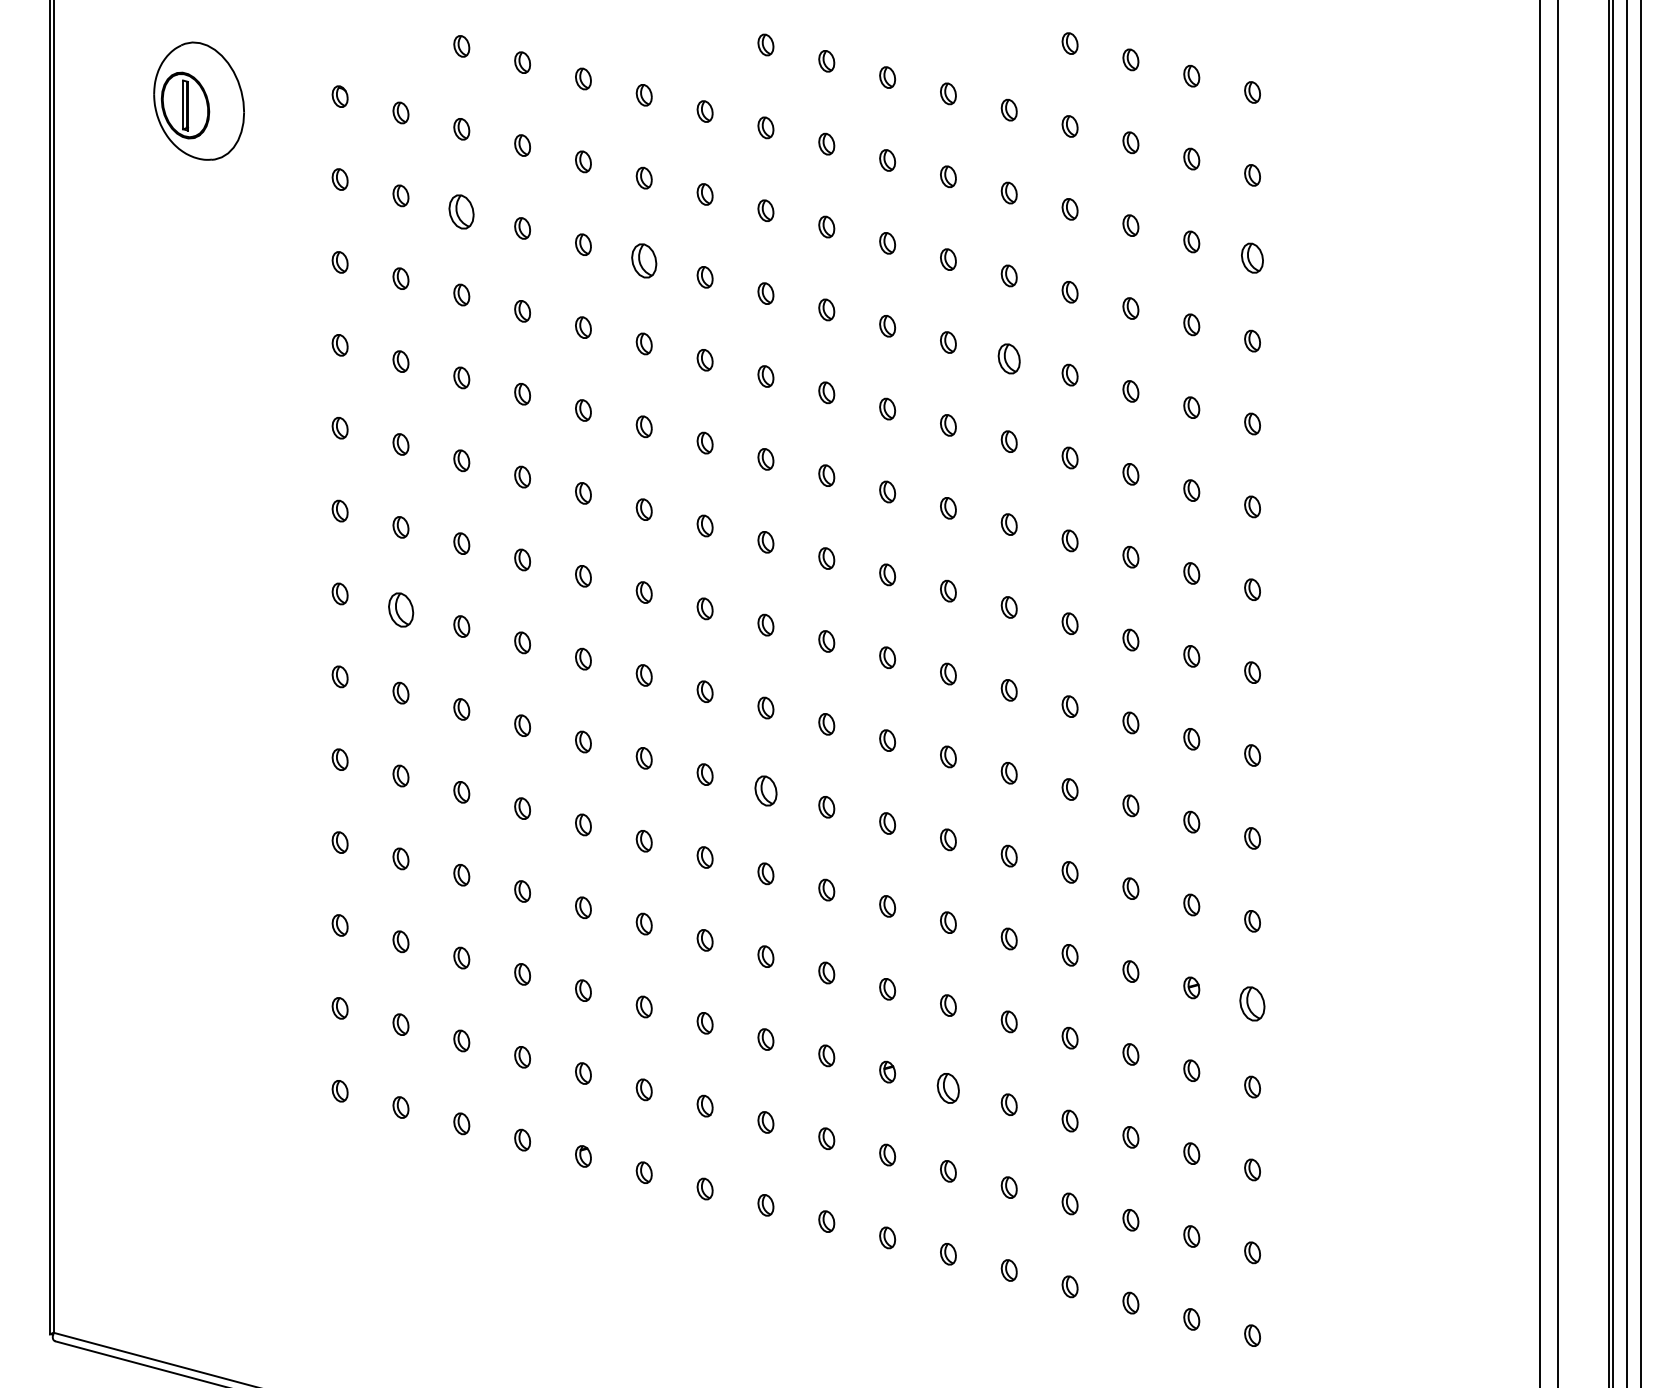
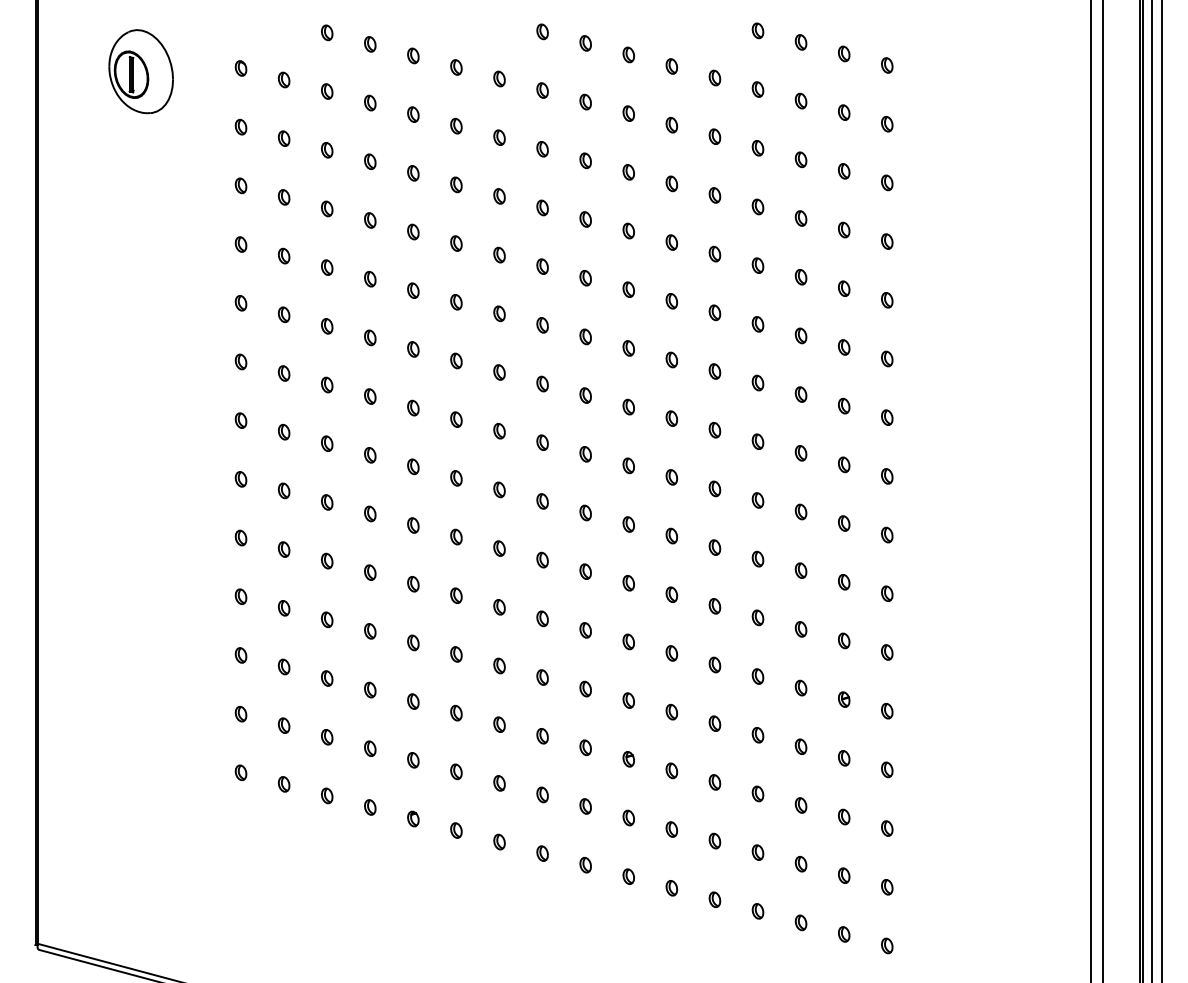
part: (462, 212) -> (327, 150), size x0.62
part: (1252, 257) -> (887, 182), size x0.71
part: (644, 260) -> (456, 184), size x0.62
part: (1008, 357) -> (714, 253), size x0.71
part: (400, 610) -> (283, 432), size x0.62
part: (765, 790) -> (542, 559), size x0.71
part: (1252, 1004) -> (887, 711), size x0.62
part: (947, 1087) -> (671, 770), size x0.71

